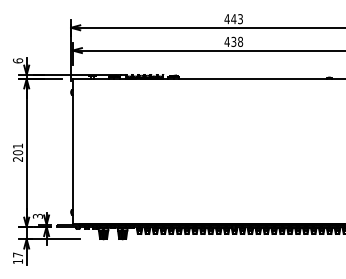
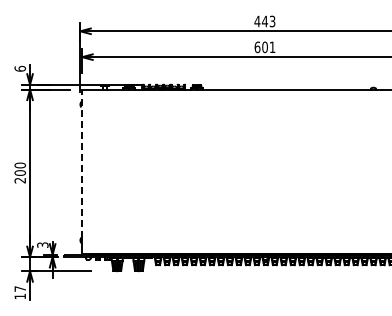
text: (233, 42) -> (264, 47), 438 -> 601
line: (72, 144) -> (82, 163), solid -> dashed
text: (18, 146) -> (20, 165), 201 -> 200

